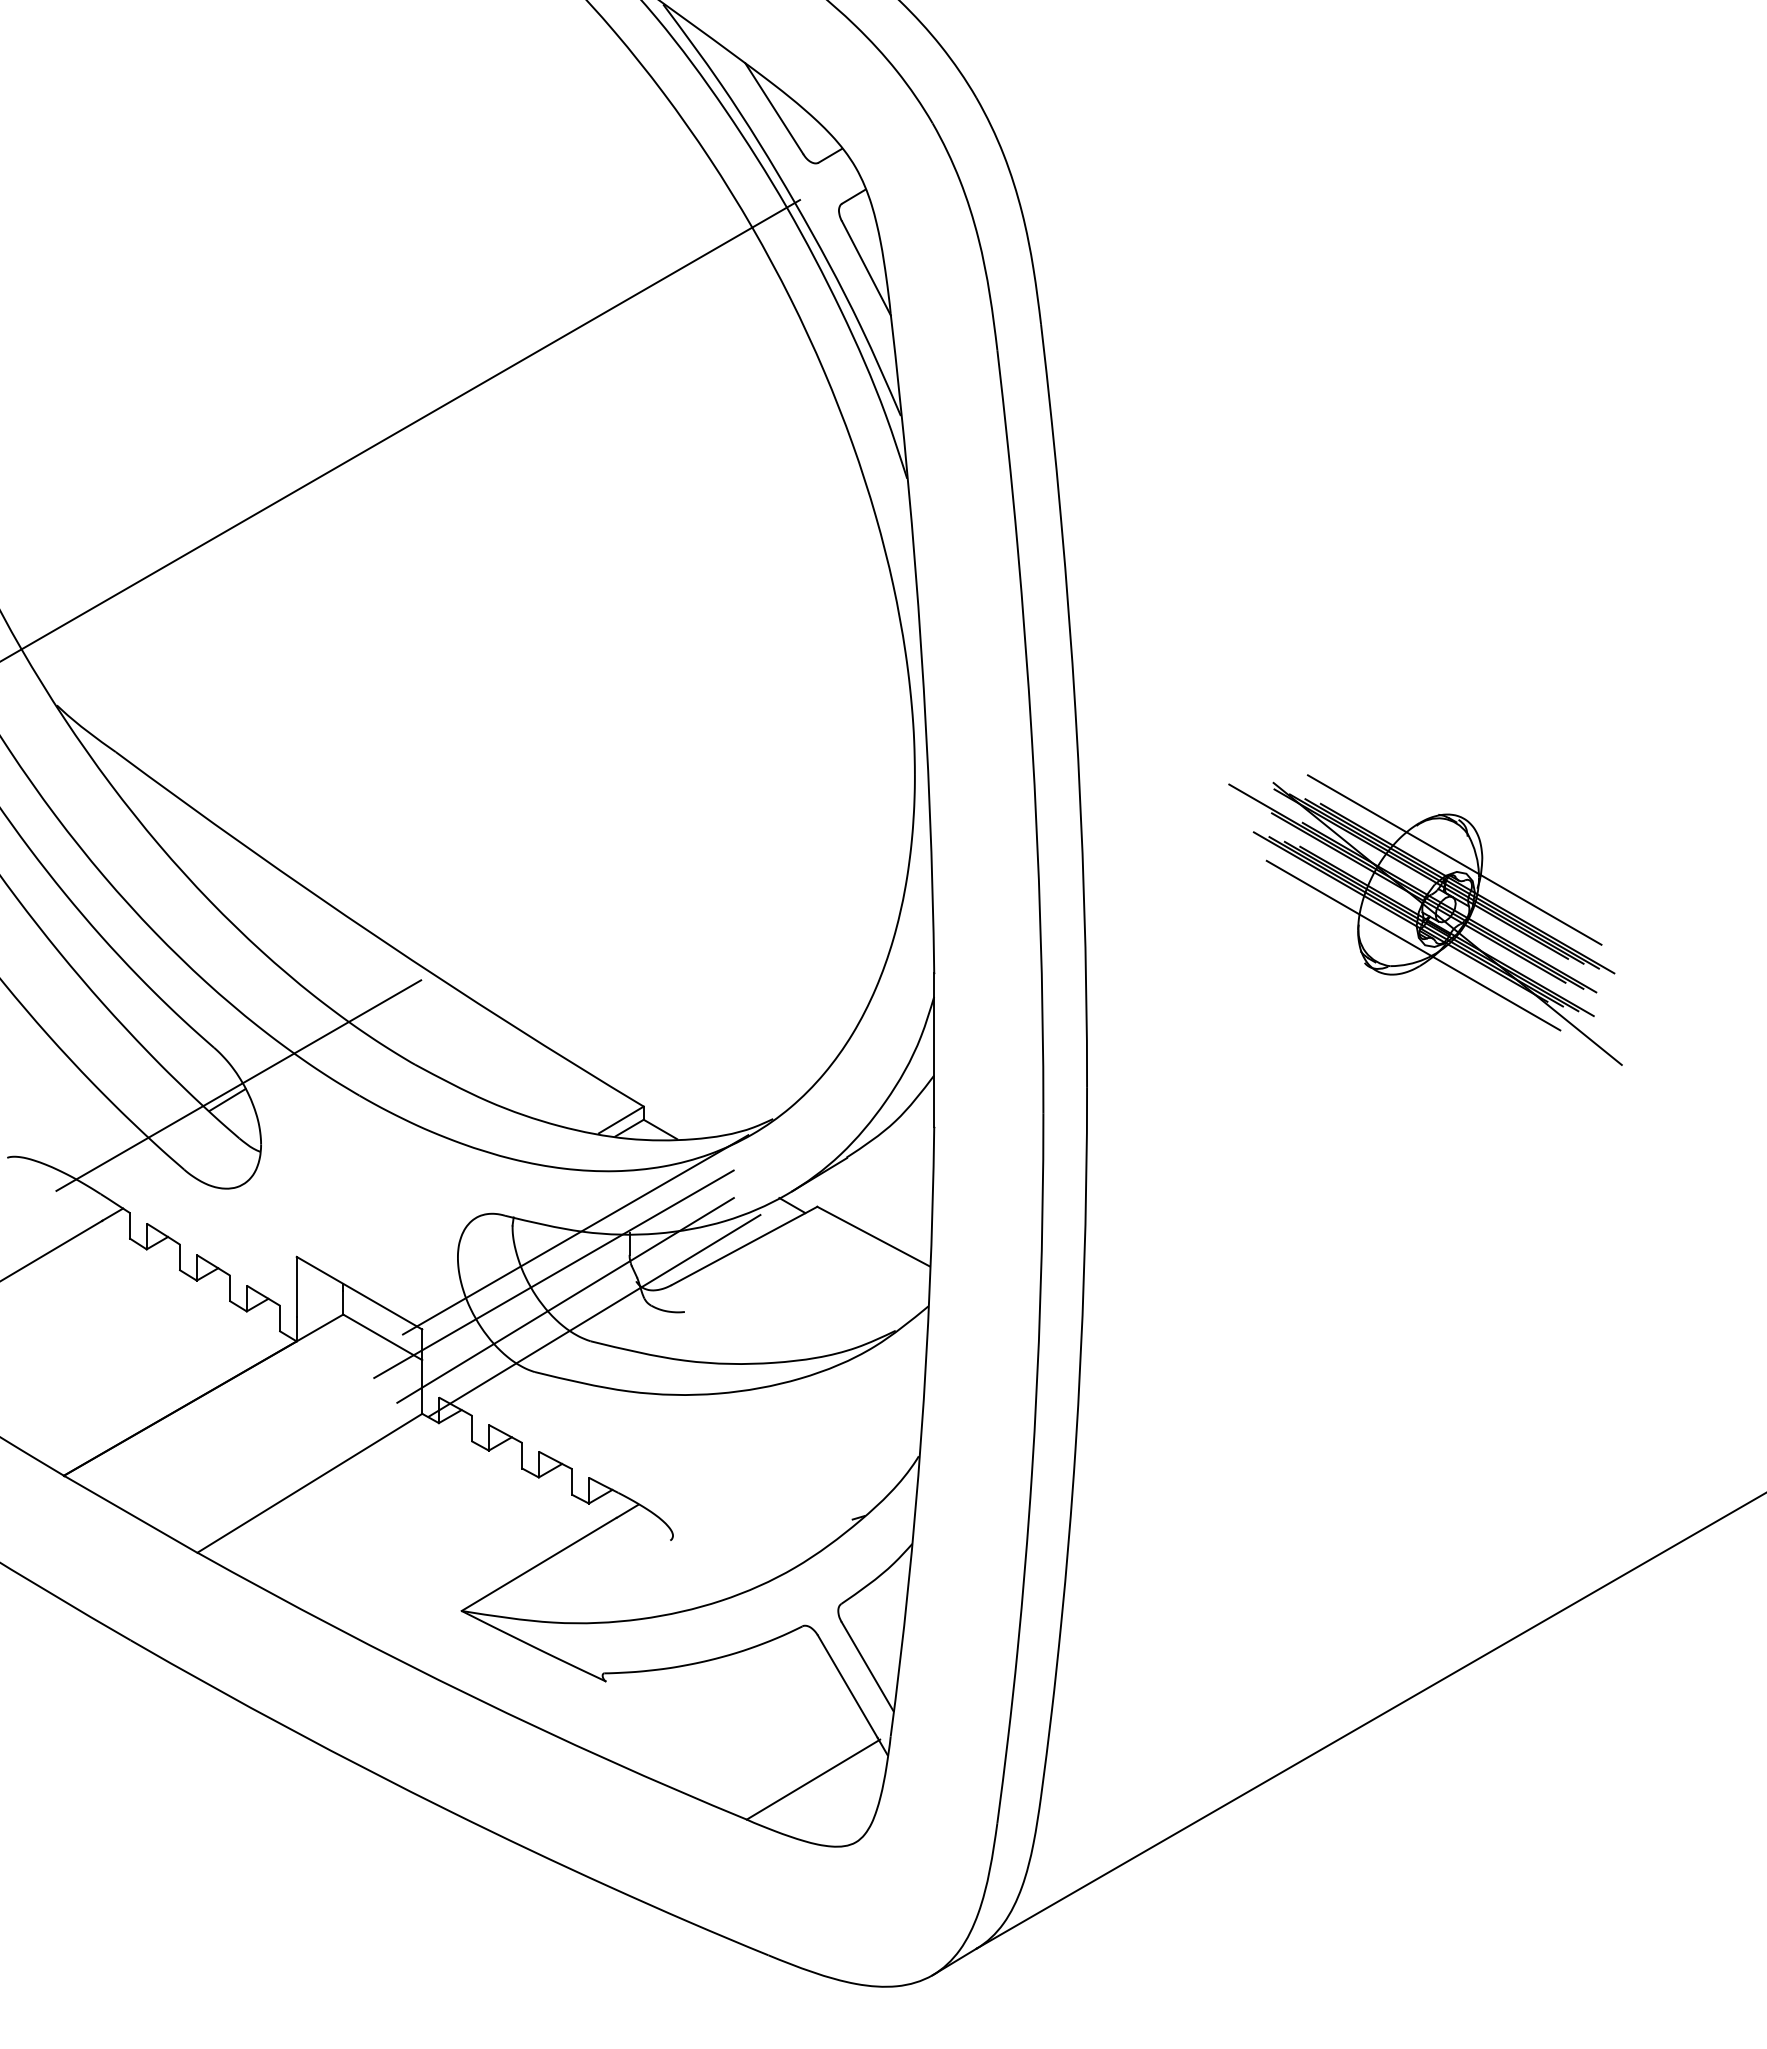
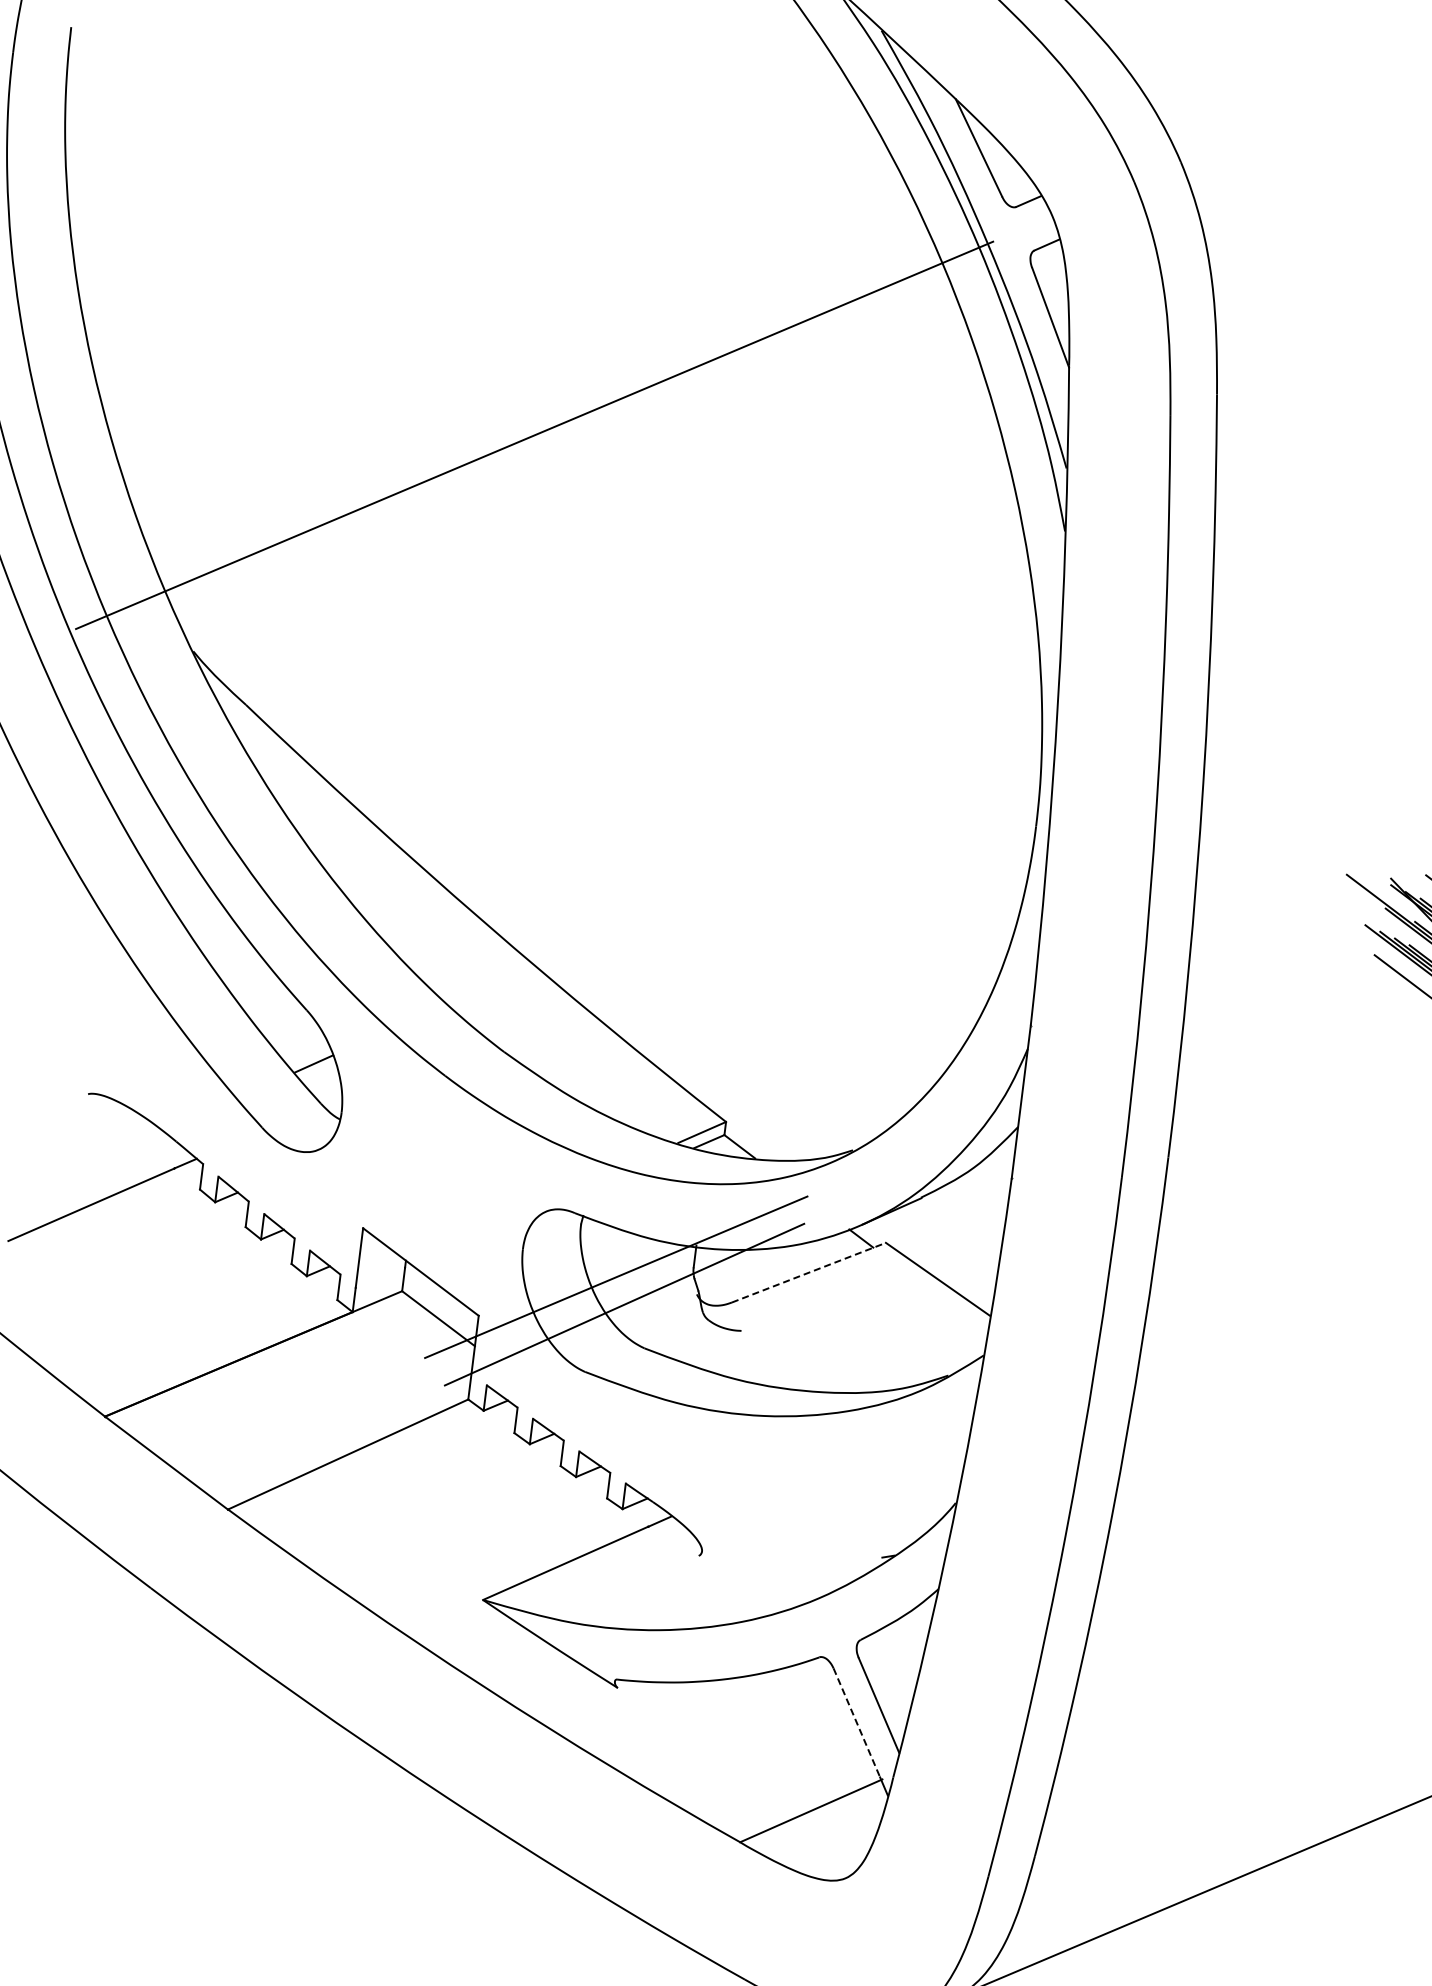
line: (238, 1085) -> (326, 1050), removed
line: (575, 1234) -> (642, 1240), removed
line: (744, 1245) -> (808, 1272), solid -> dashed
line: (594, 1315) -> (651, 1323), removed
line: (848, 1687) -> (857, 1723), solid -> dashed

